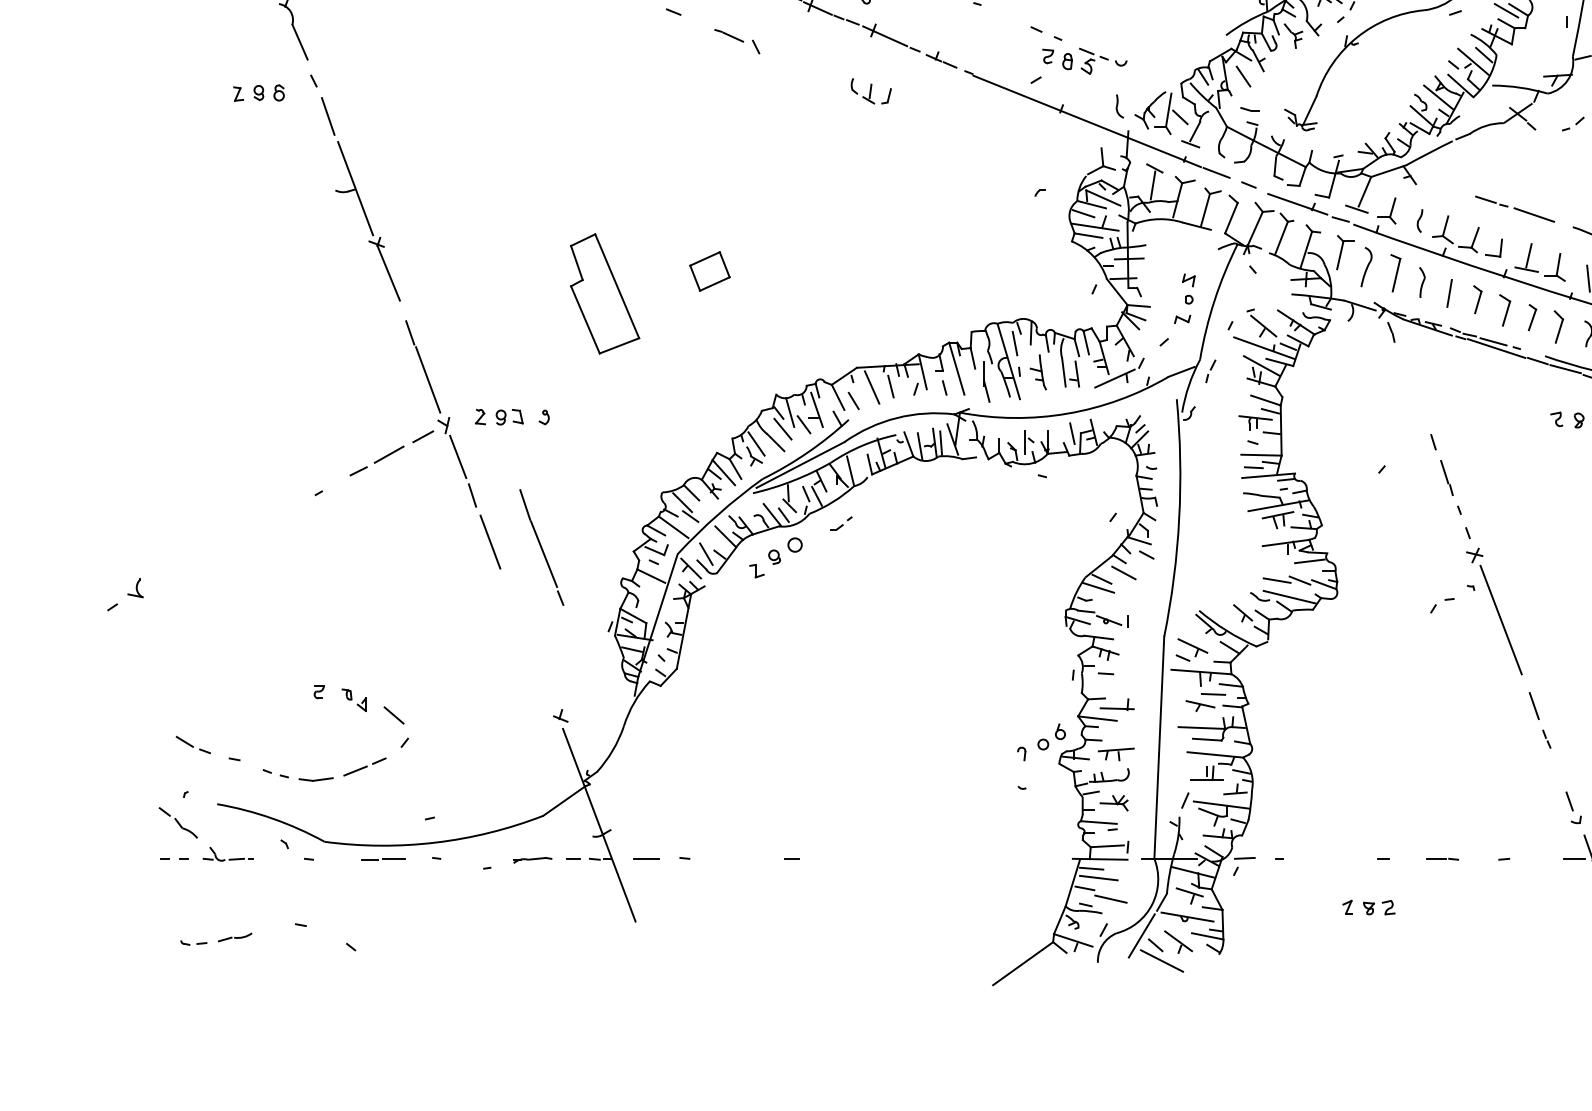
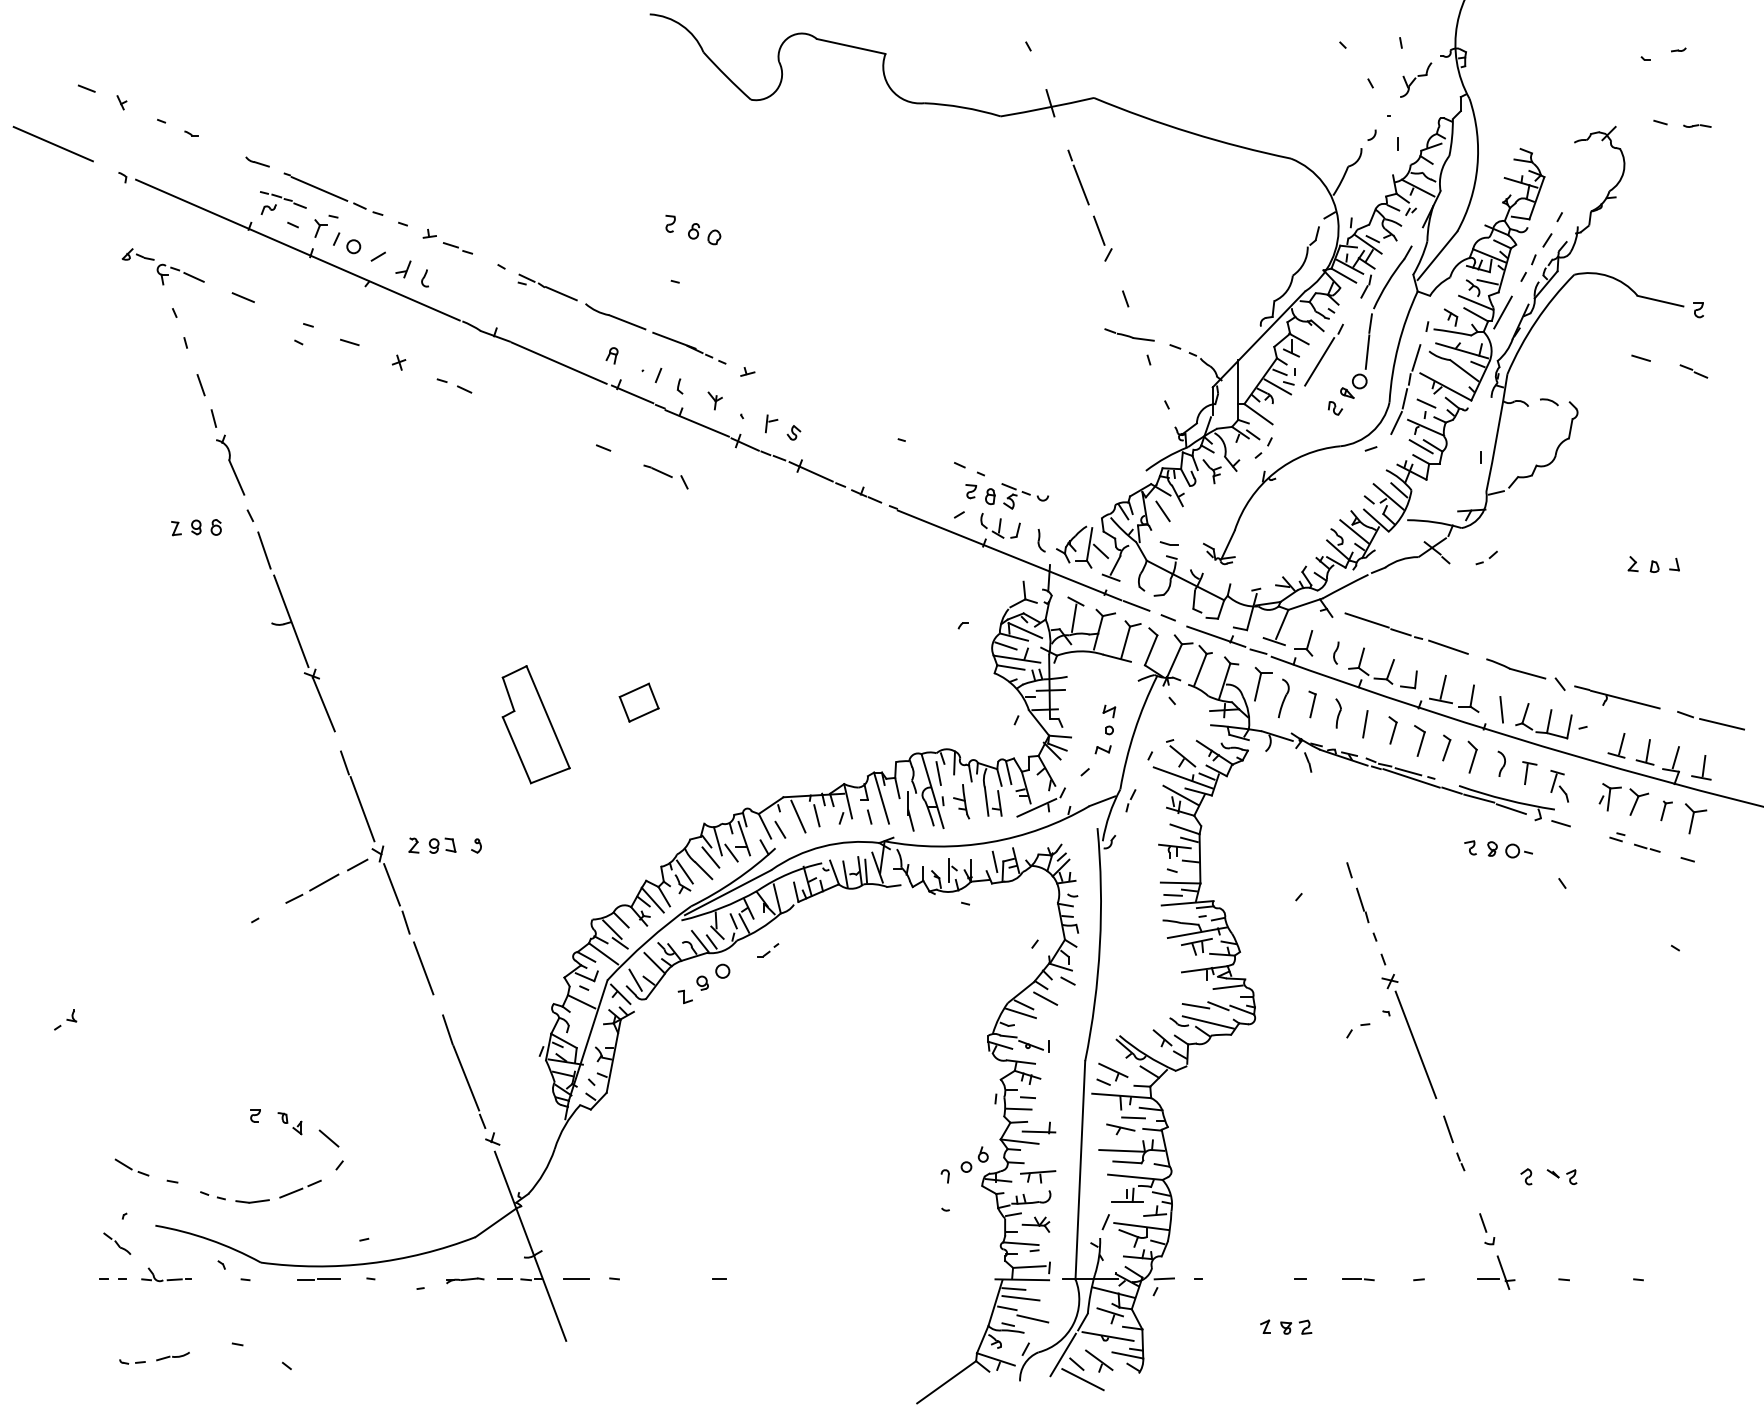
part: (871, 90) -> (1000, 525), moved
line: (1450, 187) -> (1366, 620), added
part: (1395, 273) -> (1312, 704), size x0.71
part: (542, 547) -> (464, 1071), moved
part: (125, 594) -> (65, 1019), size x0.62
line: (1096, 684) -> (1018, 1108), added
part: (178, 822) -> (117, 1243), size x0.71

